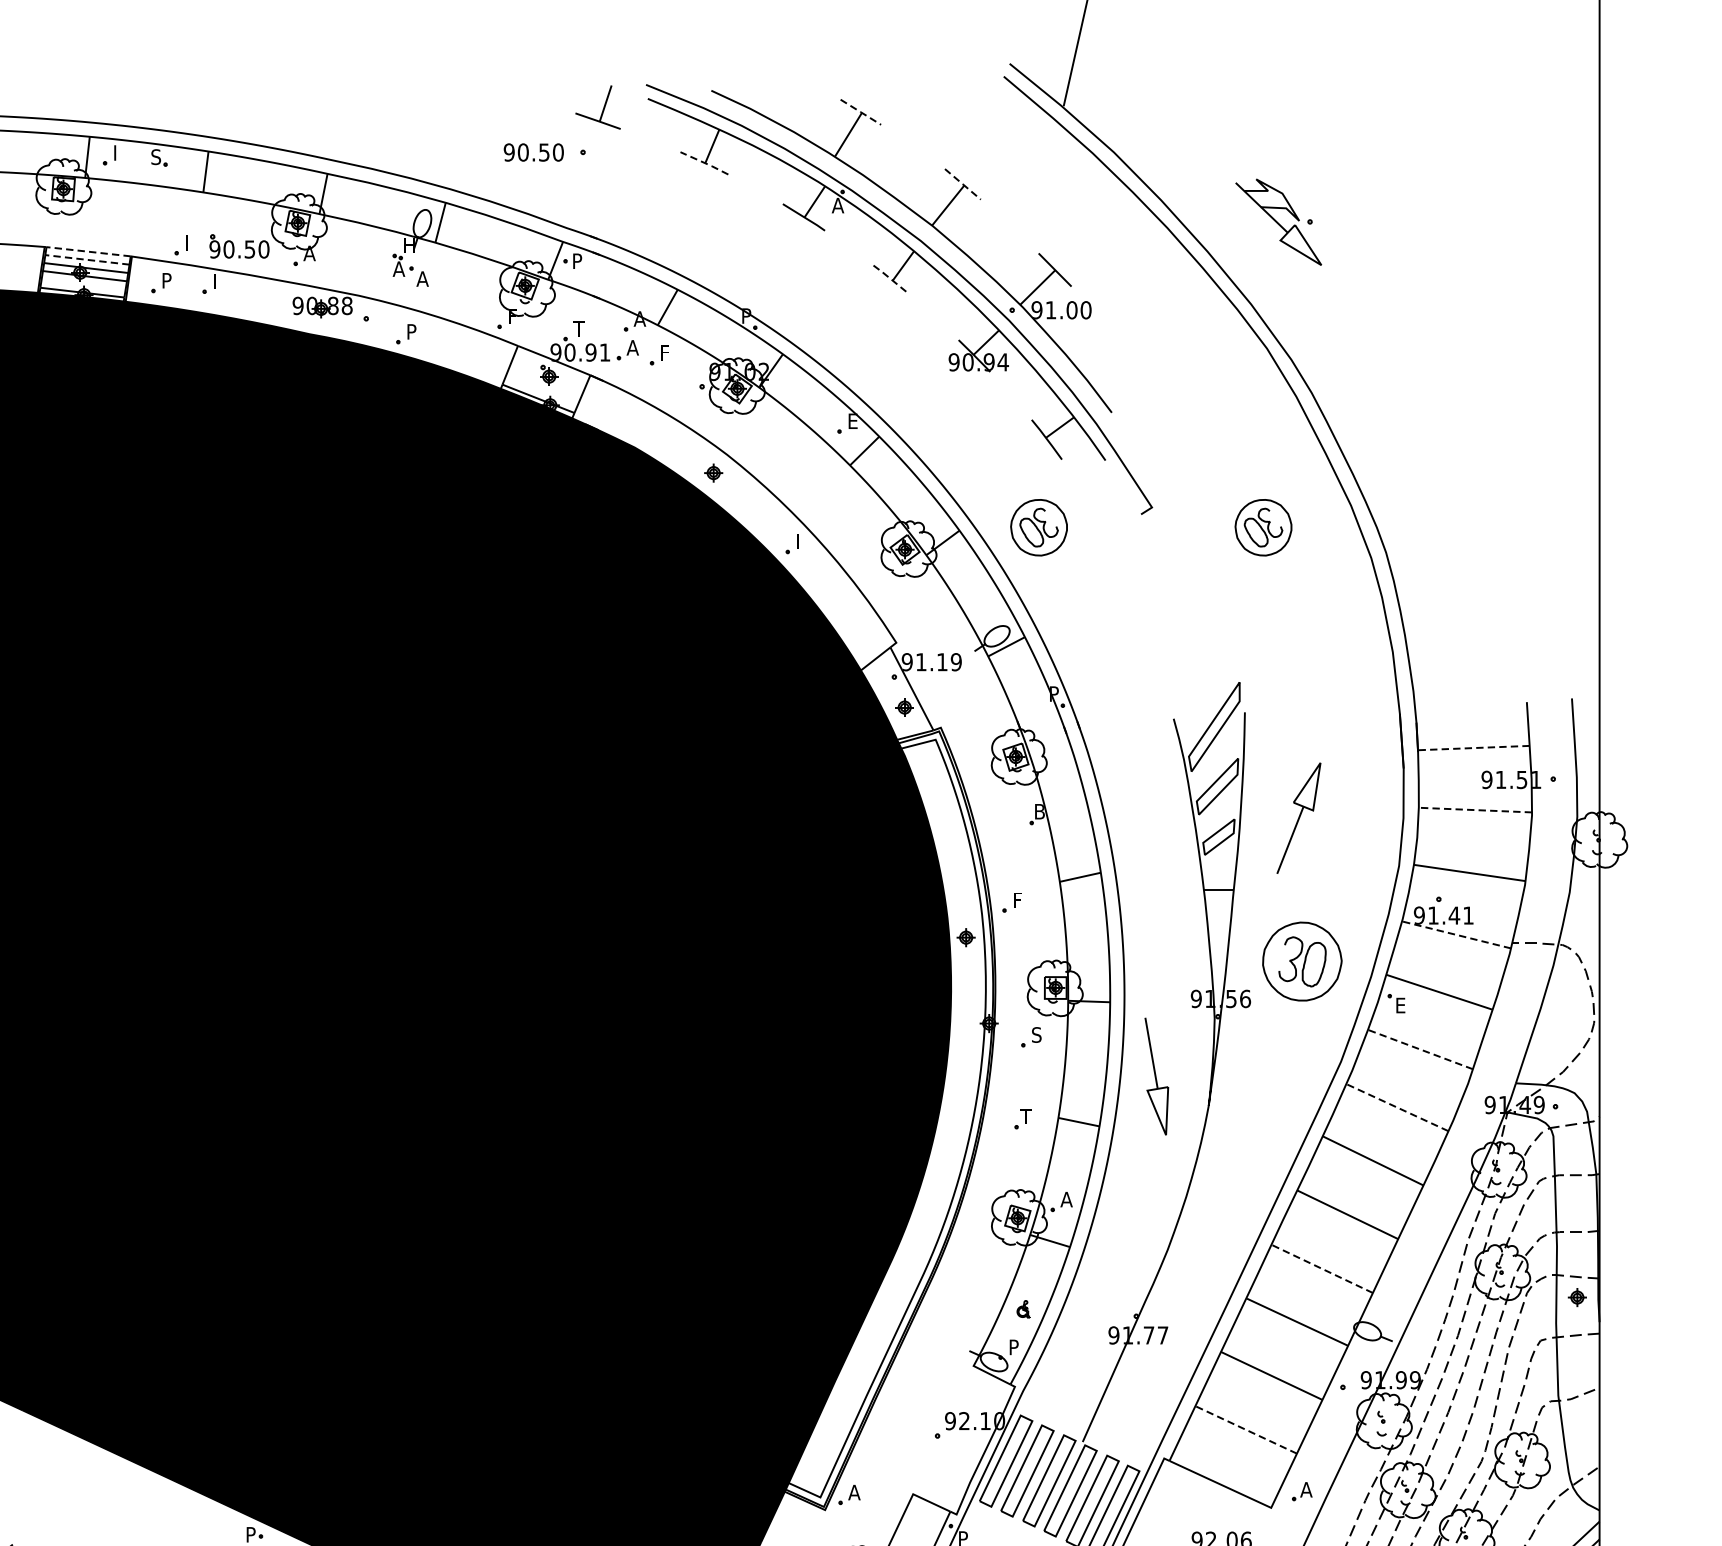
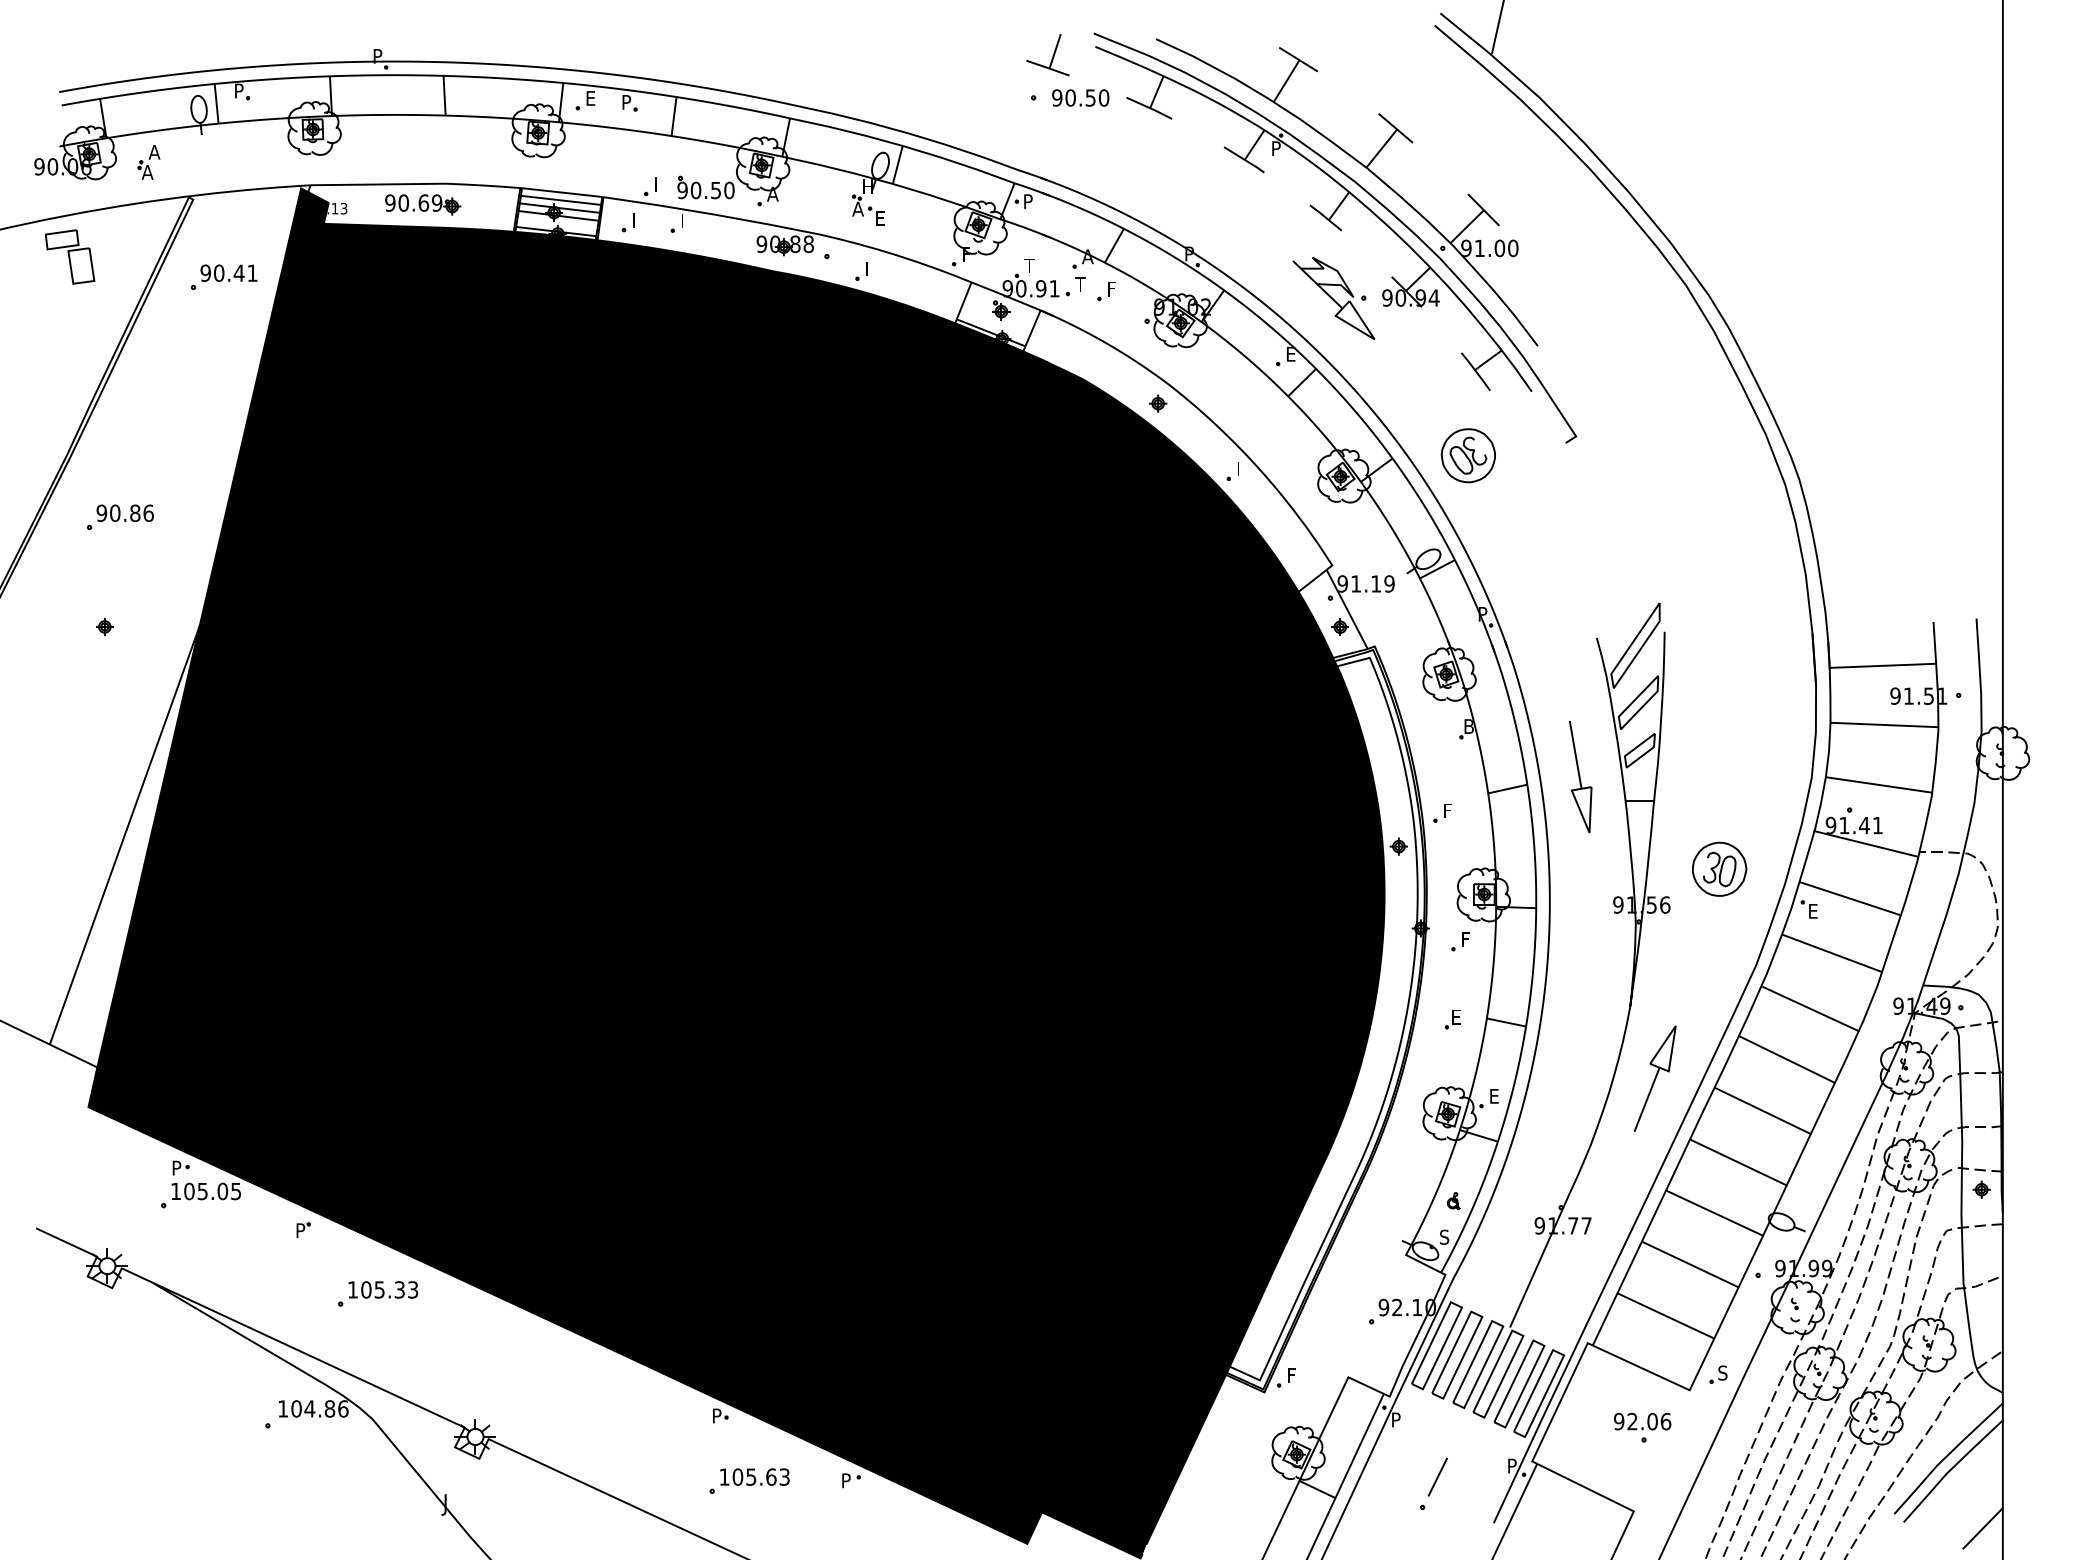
line: (860, 112) -> (1298, 59), dashed -> solid
text: (533, 151) -> (1080, 97), moved
text: (119, 153) -> (591, 98), I -> E
text: (156, 156) -> (626, 101), S -> P
line: (705, 163) -> (1150, 108), dashed -> solid
line: (962, 184) -> (1395, 128), dashed -> solid
text: (837, 205) -> (1276, 148), A -> P
part: (1278, 222) -> (1333, 298), moved
line: (87, 251) -> (561, 192), dashed -> solid
line: (86, 260) -> (560, 200), dashed -> solid
line: (889, 277) -> (1325, 217), dashed -> solid
text: (422, 278) -> (880, 218), A -> E
text: (166, 279) -> (636, 219), P -> I
text: (411, 331) -> (870, 268), P -> I
text: (632, 347) -> (1080, 283), A -> T
part: (1262, 527) -> (1681, 455), removed
line: (1473, 747) -> (1882, 665), dashed -> solid
line: (1475, 809) -> (1884, 724), dashed -> solid
part: (1298, 817) -> (1654, 1078), moved
line: (1455, 934) -> (1865, 843), dashed -> solid
part: (1302, 960) -> (1719, 868), size x0.71
text: (1036, 1034) -> (1465, 938), S -> F
line: (1419, 1049) -> (1831, 953), dashed -> solid
part: (1156, 1077) -> (1580, 777), moved
line: (1397, 1107) -> (1810, 1008), dashed -> solid
text: (1025, 1116) -> (1455, 1017), T -> E
text: (1066, 1199) -> (1494, 1096), A -> E
line: (1322, 1268) -> (1738, 1162), dashed -> solid
text: (1013, 1346) -> (1444, 1236), P -> S
line: (1245, 1429) -> (1665, 1315), dashed -> solid
text: (1306, 1489) -> (1723, 1372), A -> S
text: (854, 1492) -> (1292, 1375), A -> F

